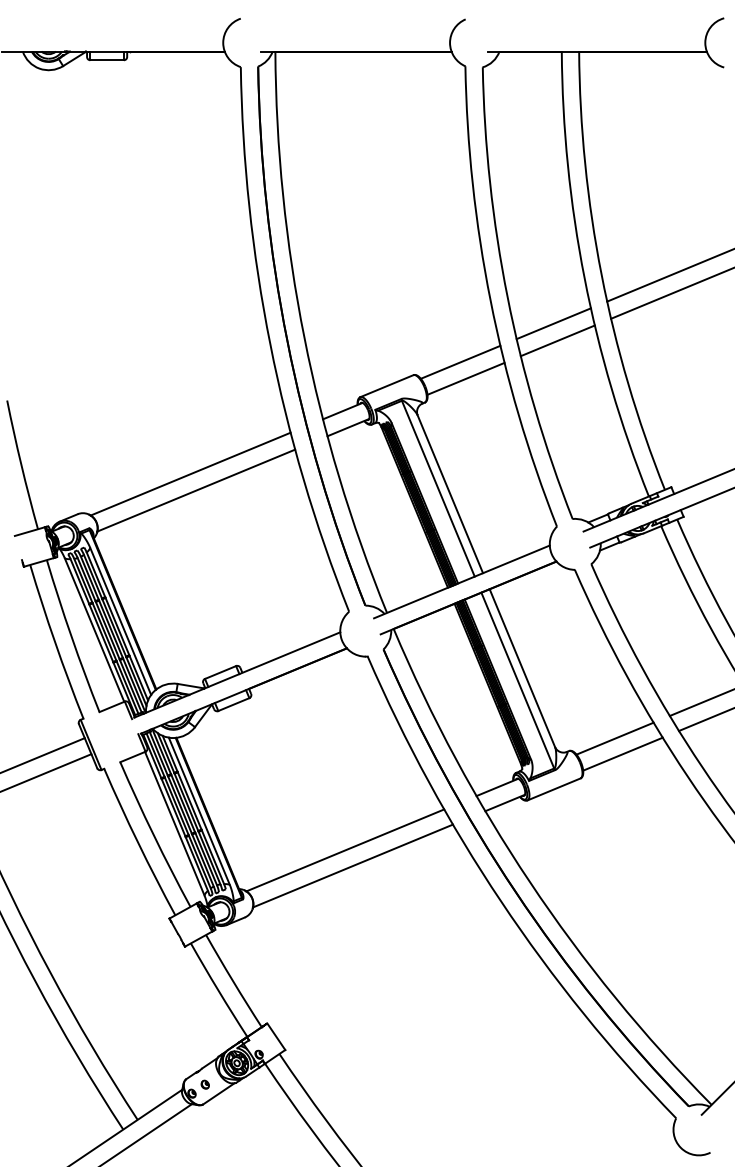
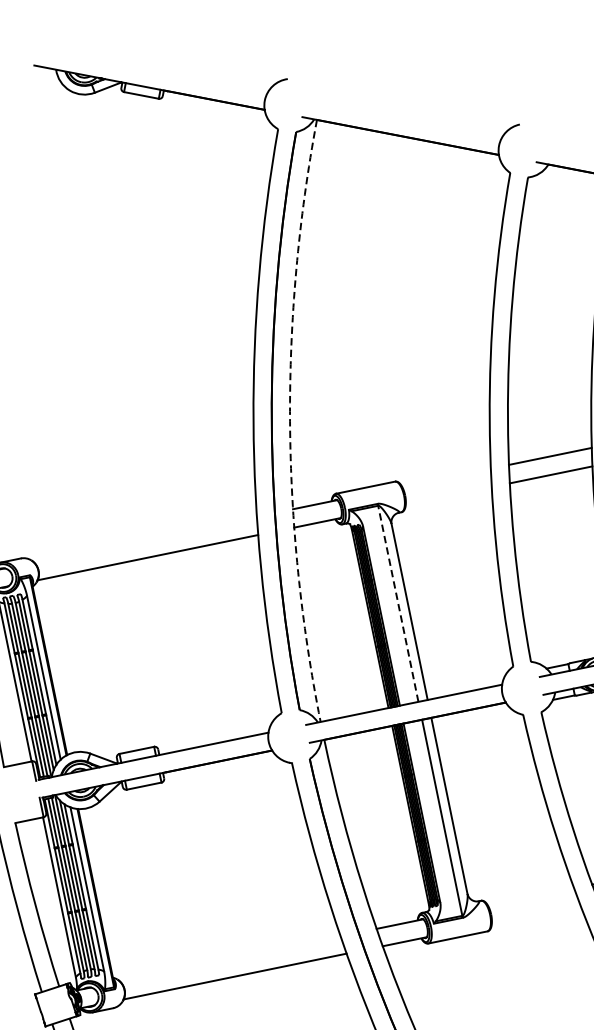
arc: (304, 337) -> (290, 421), solid -> dashed
line: (460, 361) -> (446, 476), removed
line: (465, 378) -> (448, 495), removed
line: (190, 473) -> (145, 538), removed
line: (438, 488) -> (398, 603), solid -> dashed
line: (614, 738) -> (530, 896), removed
line: (622, 753) -> (535, 913), removed
line: (345, 850) -> (230, 959), removed

